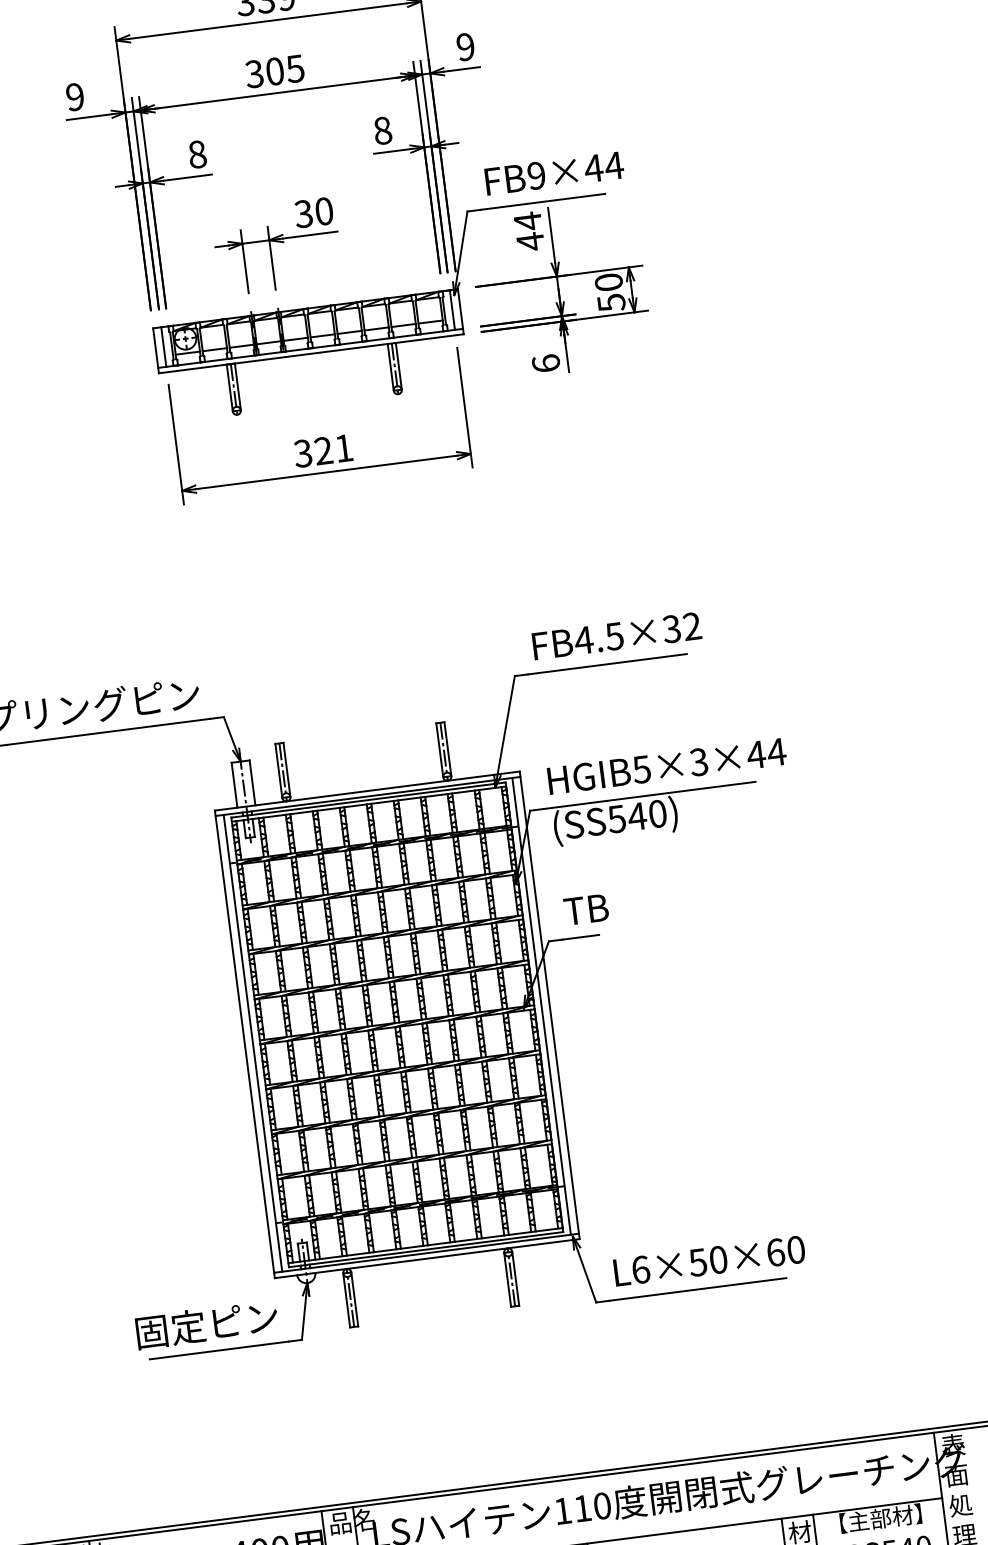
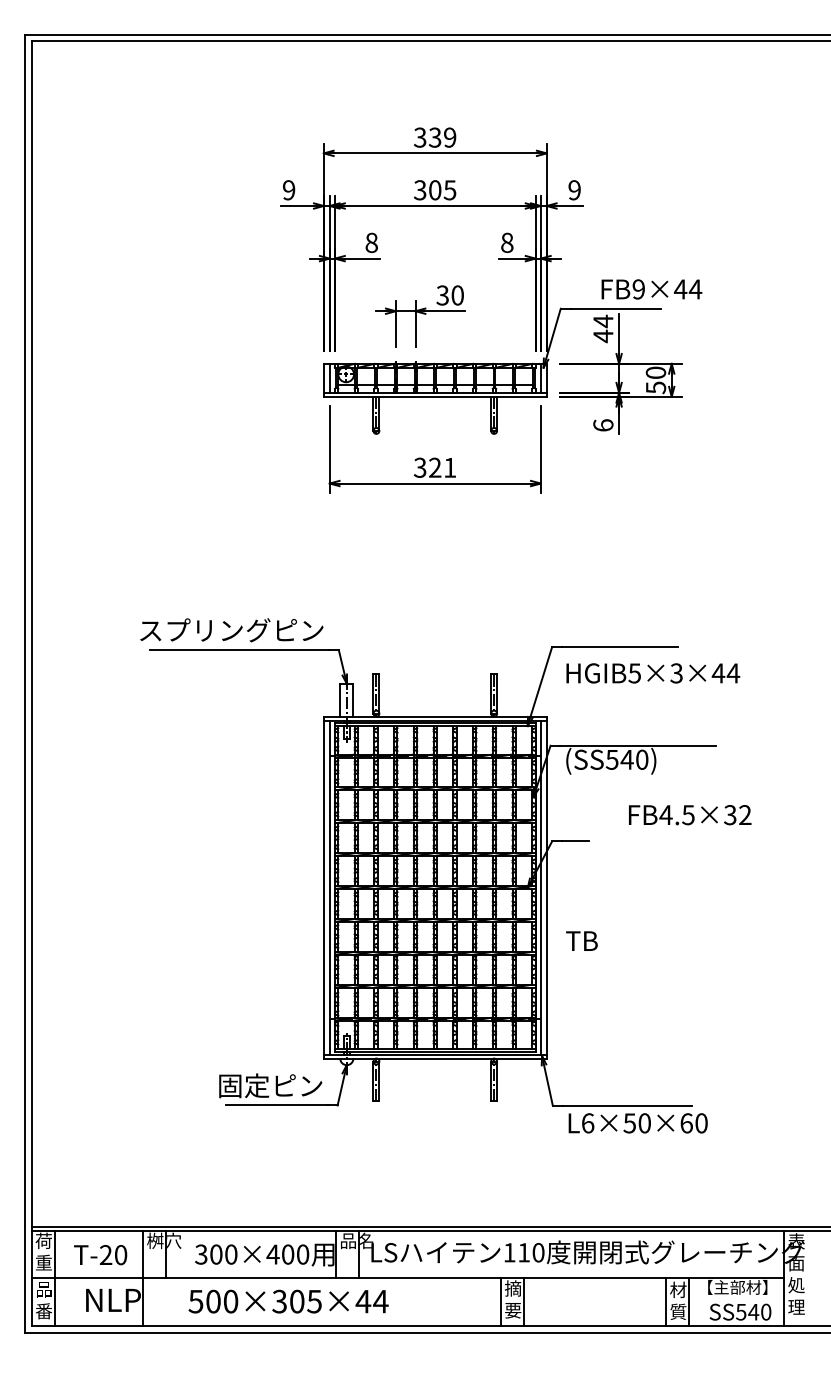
text: (553, 173) -> (651, 289), moved
text: (617, 636) -> (690, 815), moved
text: (667, 766) -> (653, 673), moved
text: (585, 908) -> (581, 940), moved
text: (708, 1261) -> (637, 1123), moved

